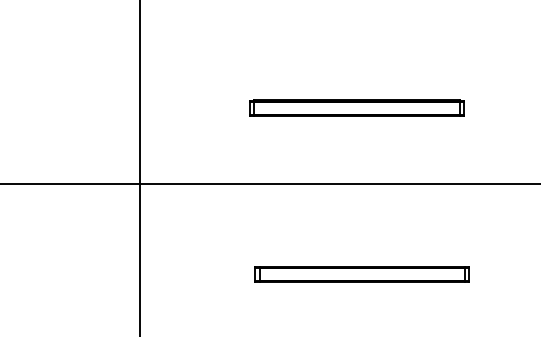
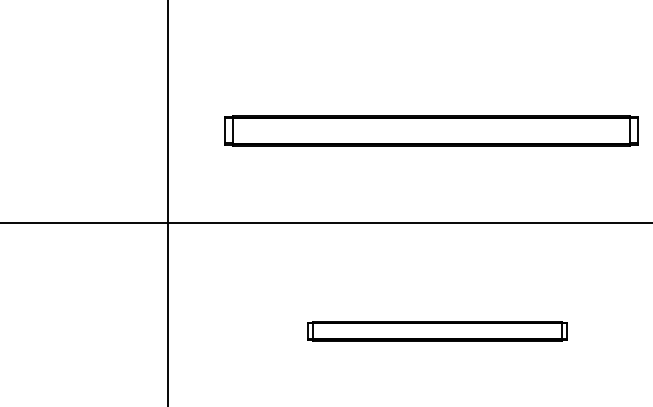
part: (356, 107) -> (430, 129), size x1.6

